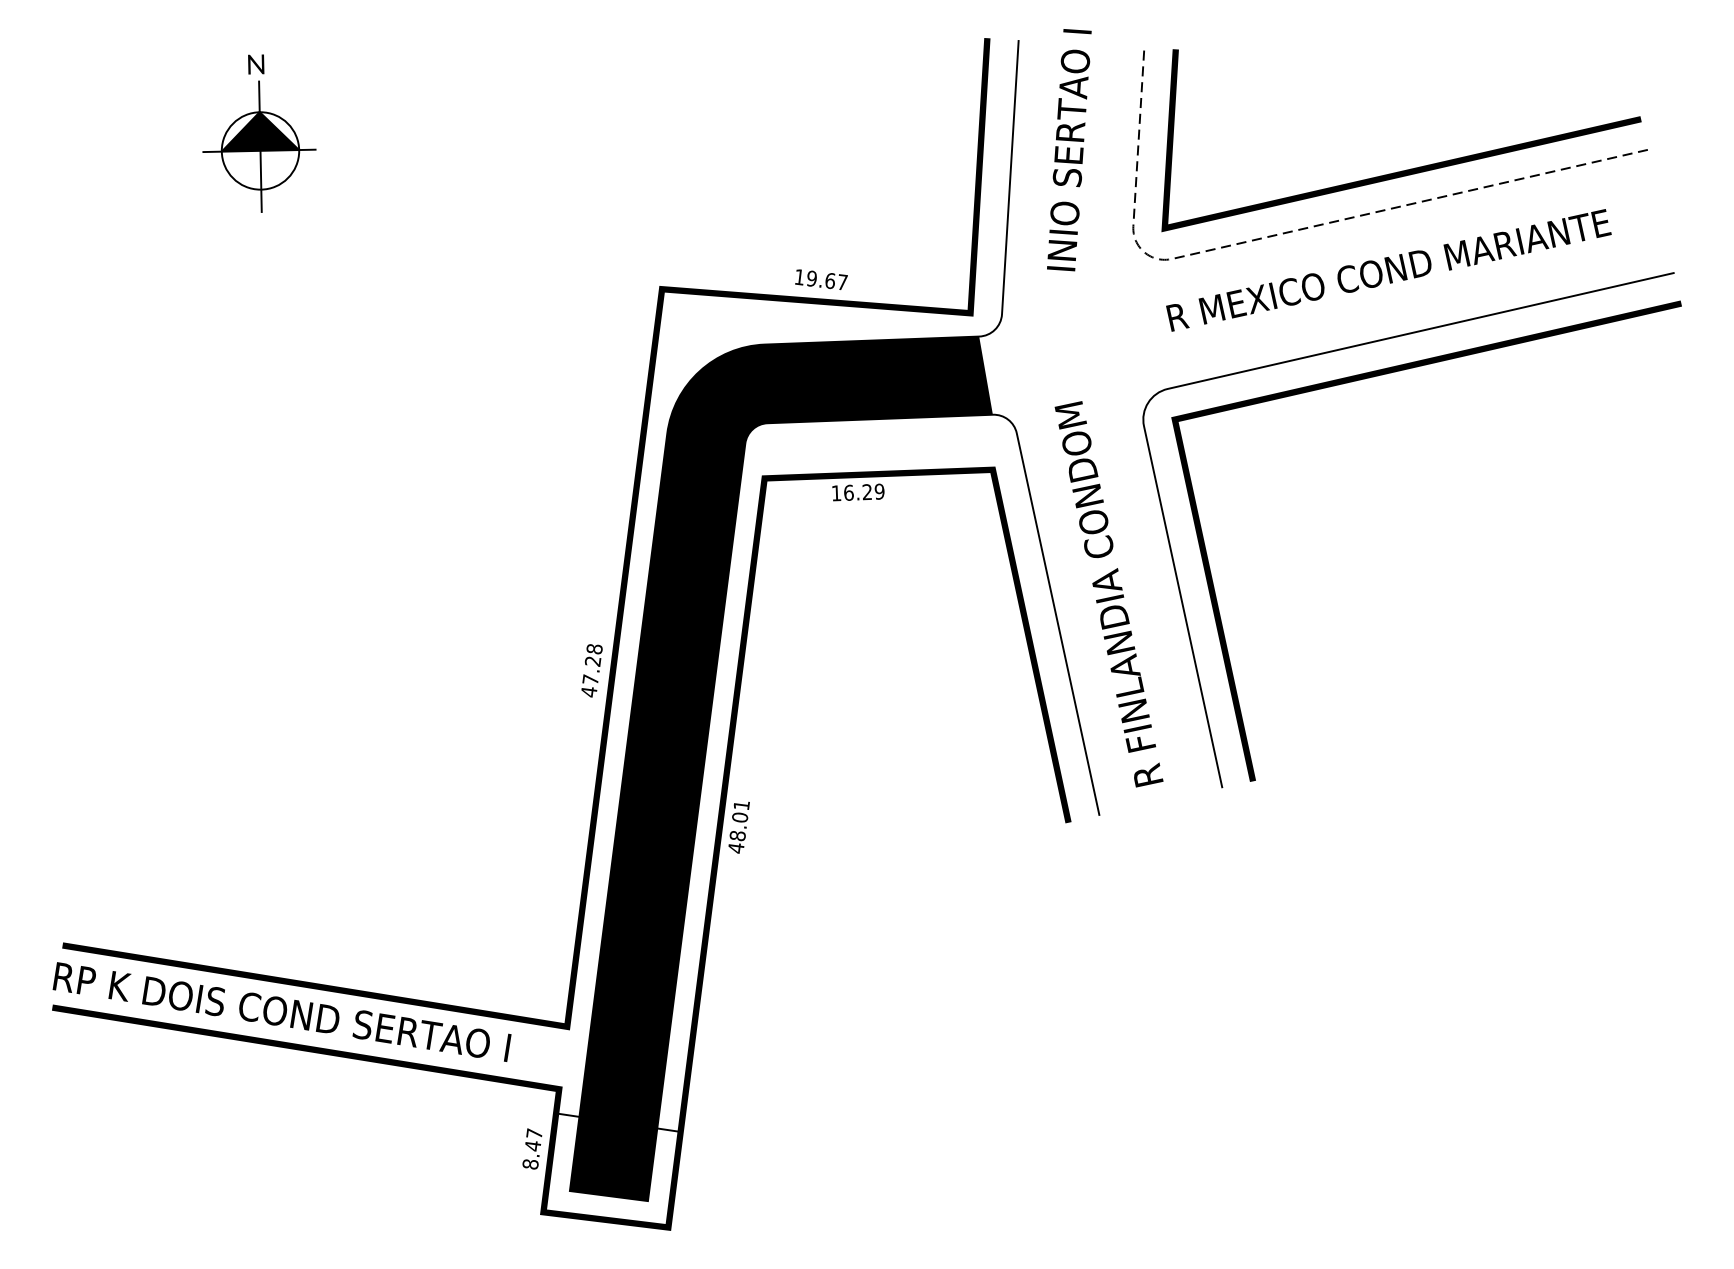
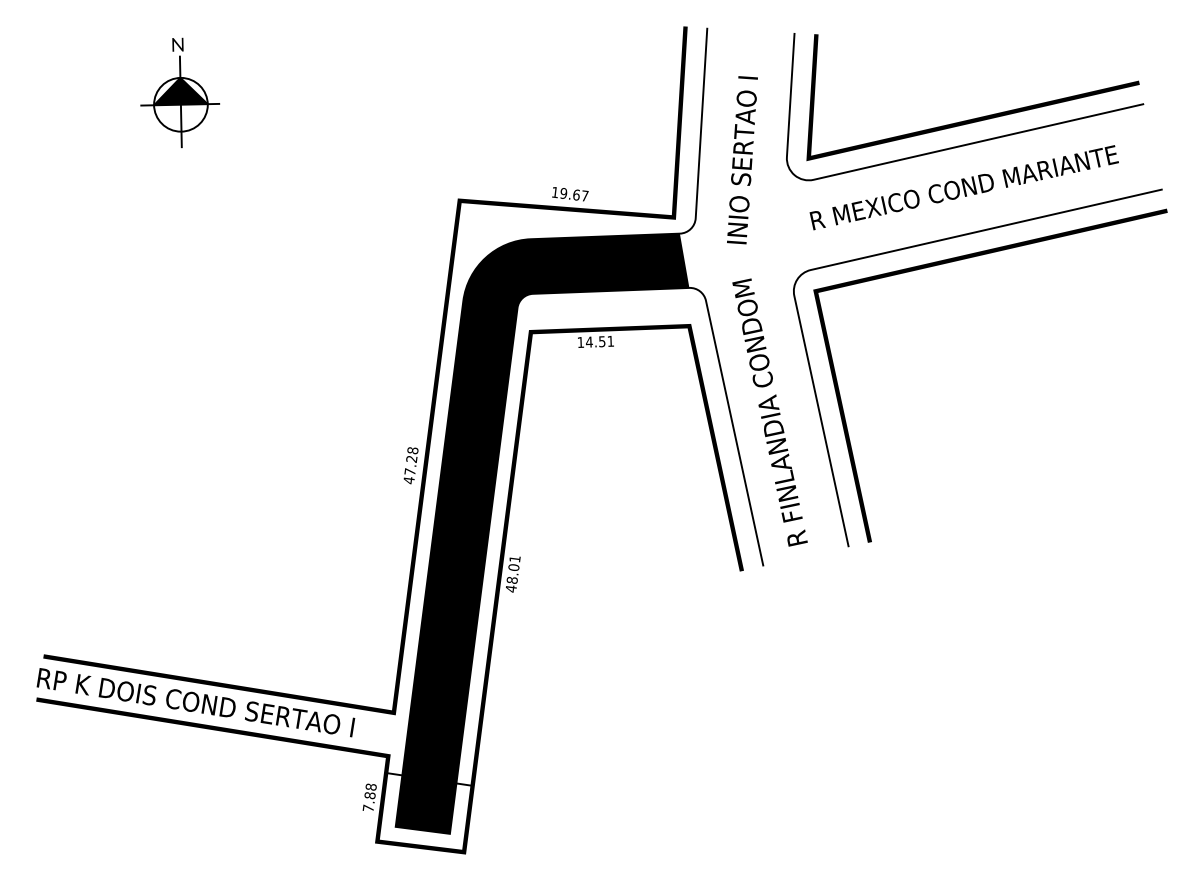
text: (1069, 150) -> (742, 160), moved
line: (1282, 234) -> (890, 162), dashed -> solid
text: (864, 491) -> (600, 341), 16.29 -> 14.51
text: (532, 1148) -> (369, 797), 8.47 -> 7.88

